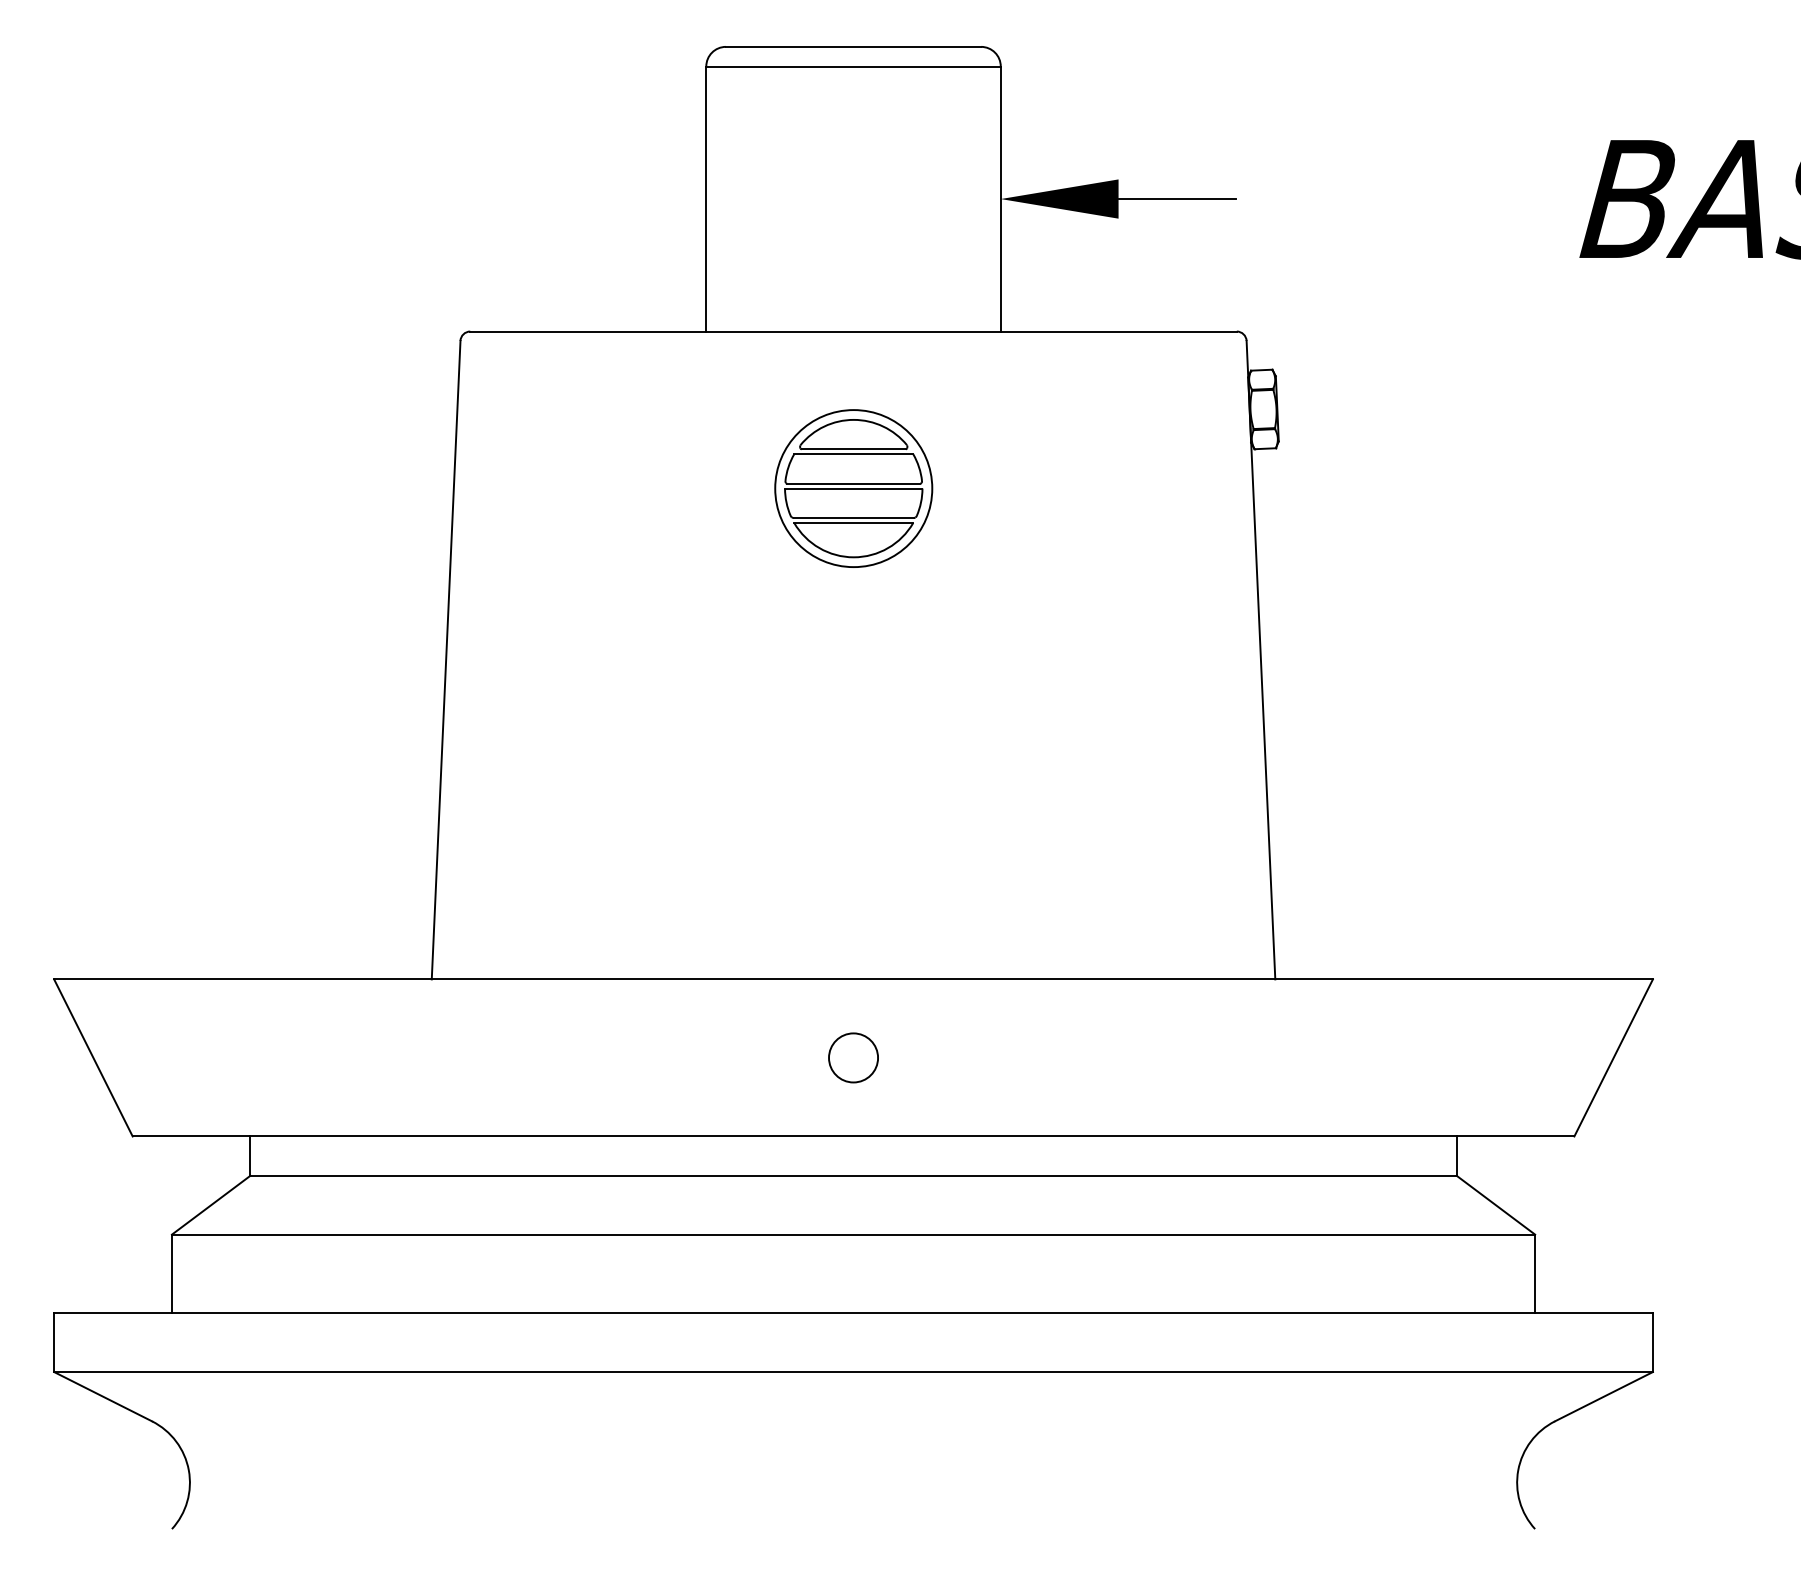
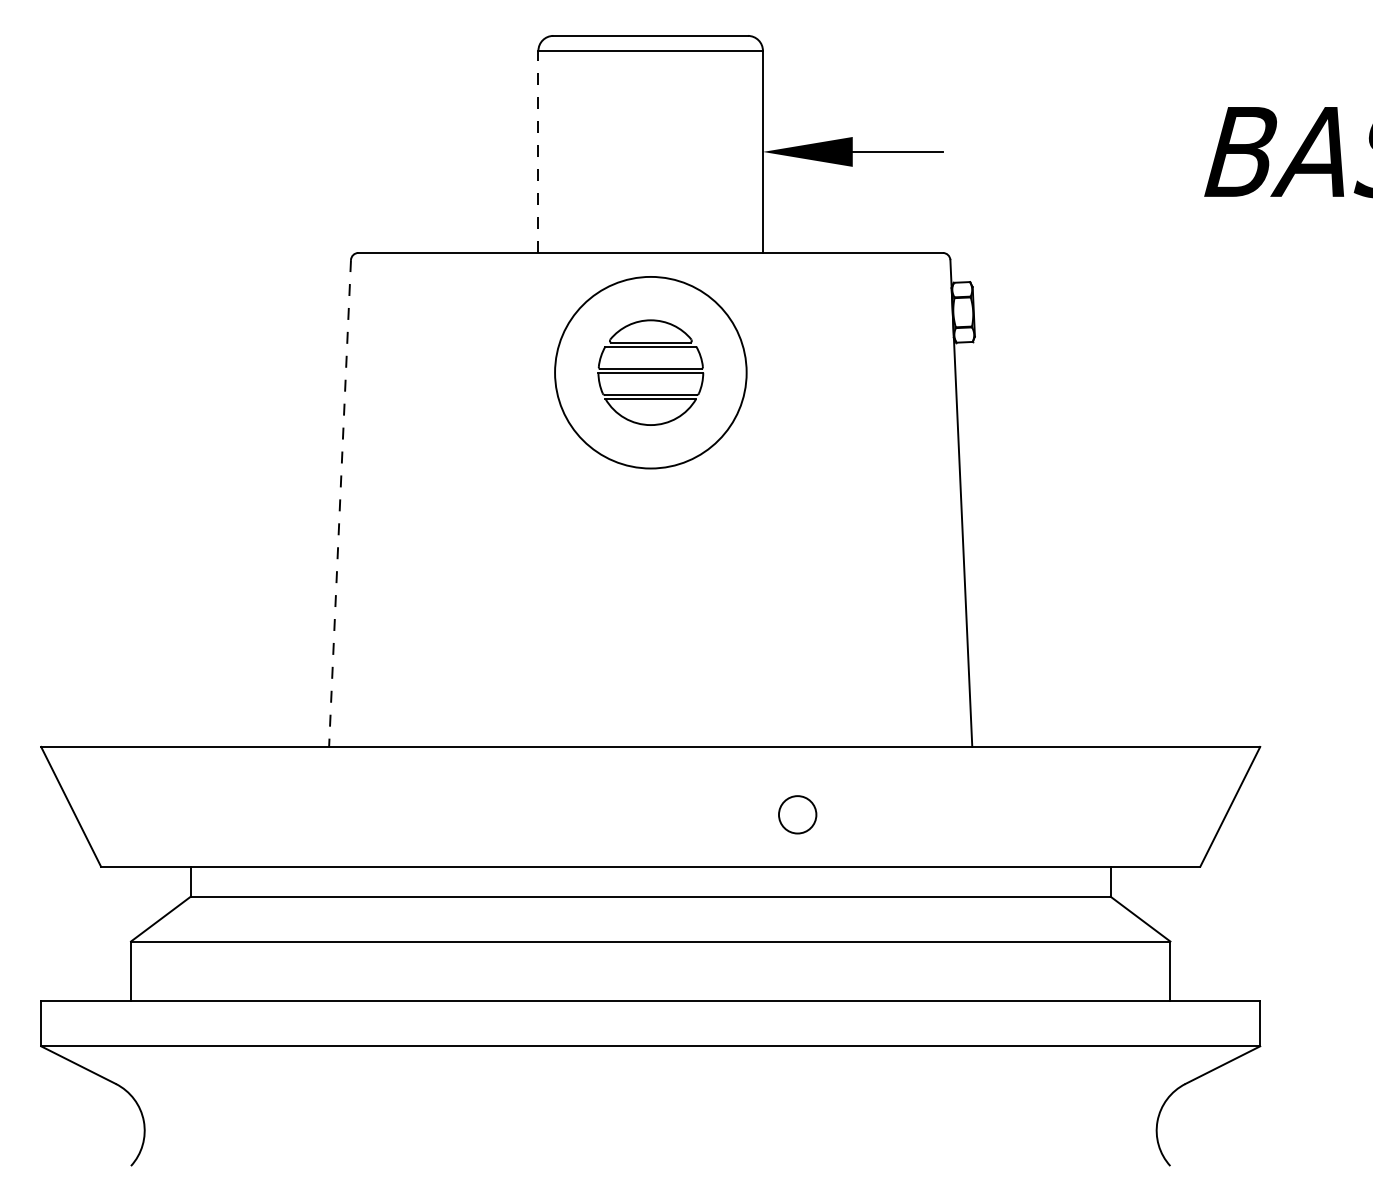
line: (706, 198) -> (538, 151), solid -> dashed
circle: (853, 488) -> (650, 372), size x1.6
line: (446, 660) -> (340, 503), solid -> dashed
circle: (853, 1057) -> (797, 814), moved

